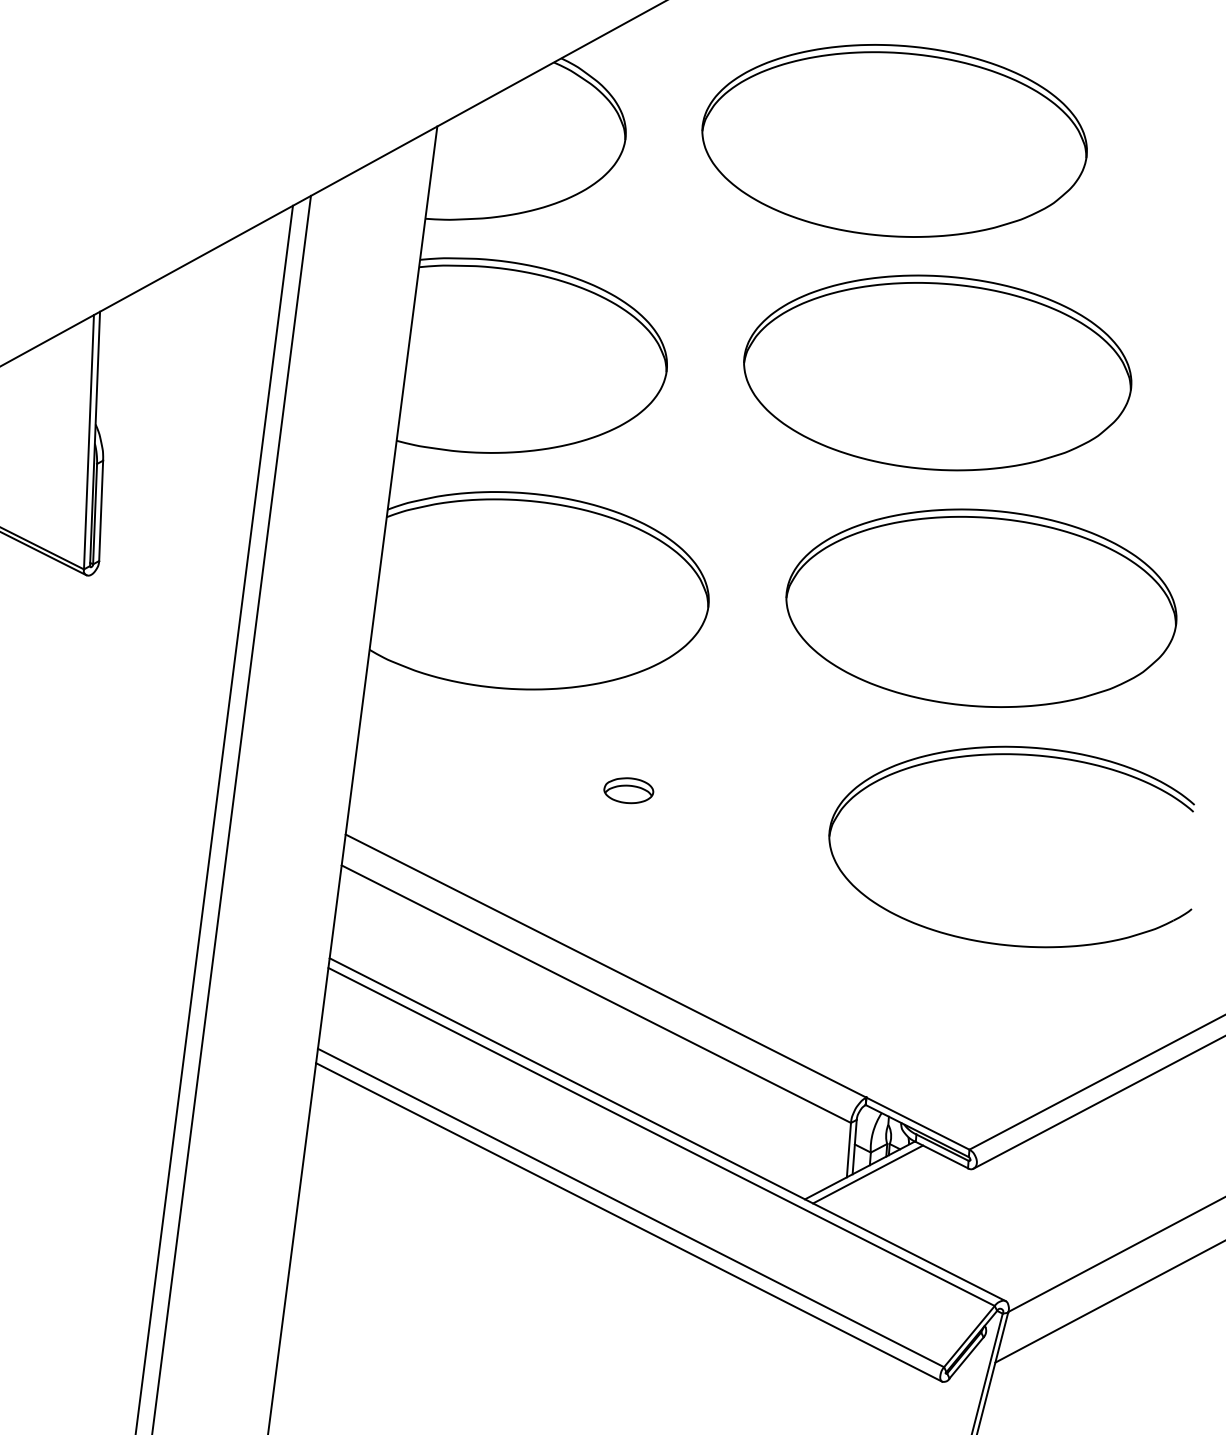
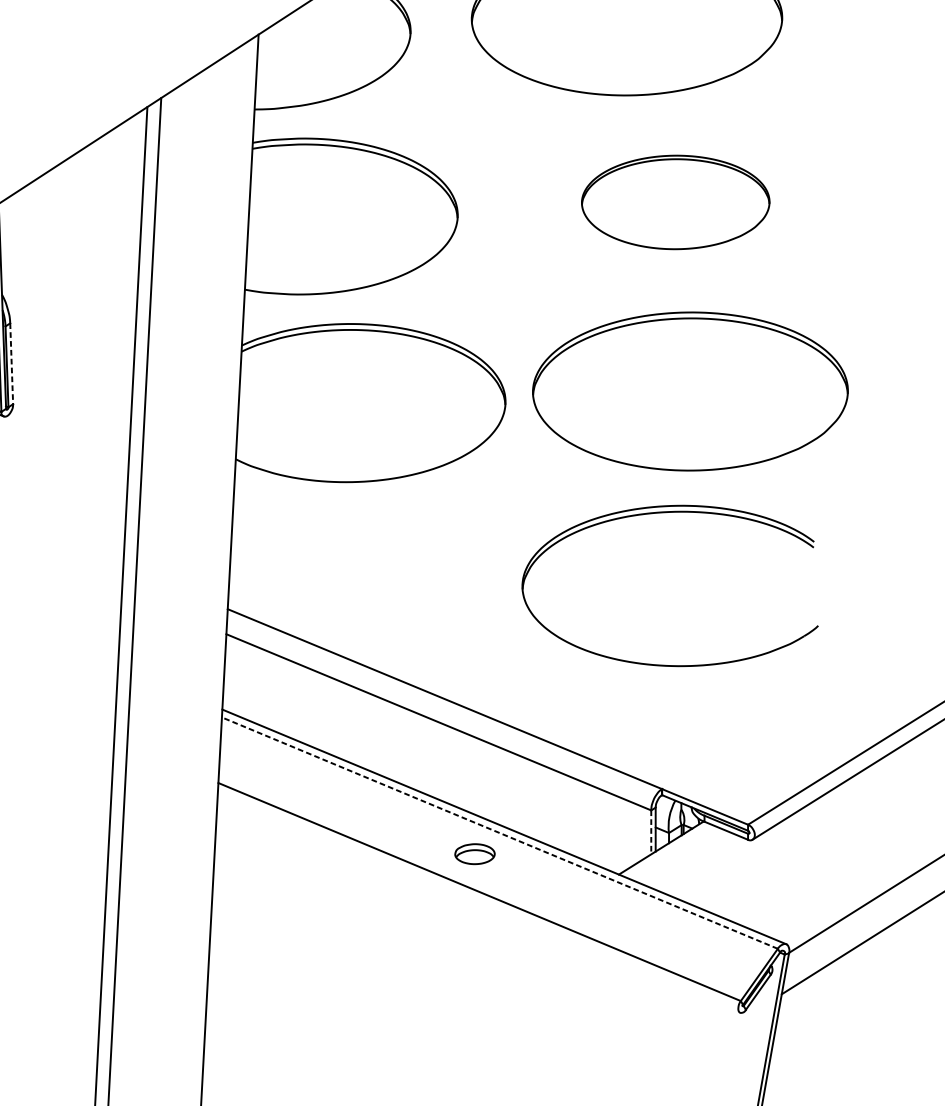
part: (937, 372) -> (675, 202), size x0.6
line: (101, 511) -> (11, 364), solid -> dashed
part: (981, 607) -> (690, 390), moved
part: (1011, 755) -> (664, 513), moved
part: (628, 790) -> (474, 854), moved
line: (661, 1136) -> (499, 832), solid -> dashed
line: (848, 1150) -> (650, 832), solid -> dashed
line: (868, 1174) -> (668, 850), removed
line: (629, 1222) -> (479, 903), removed

